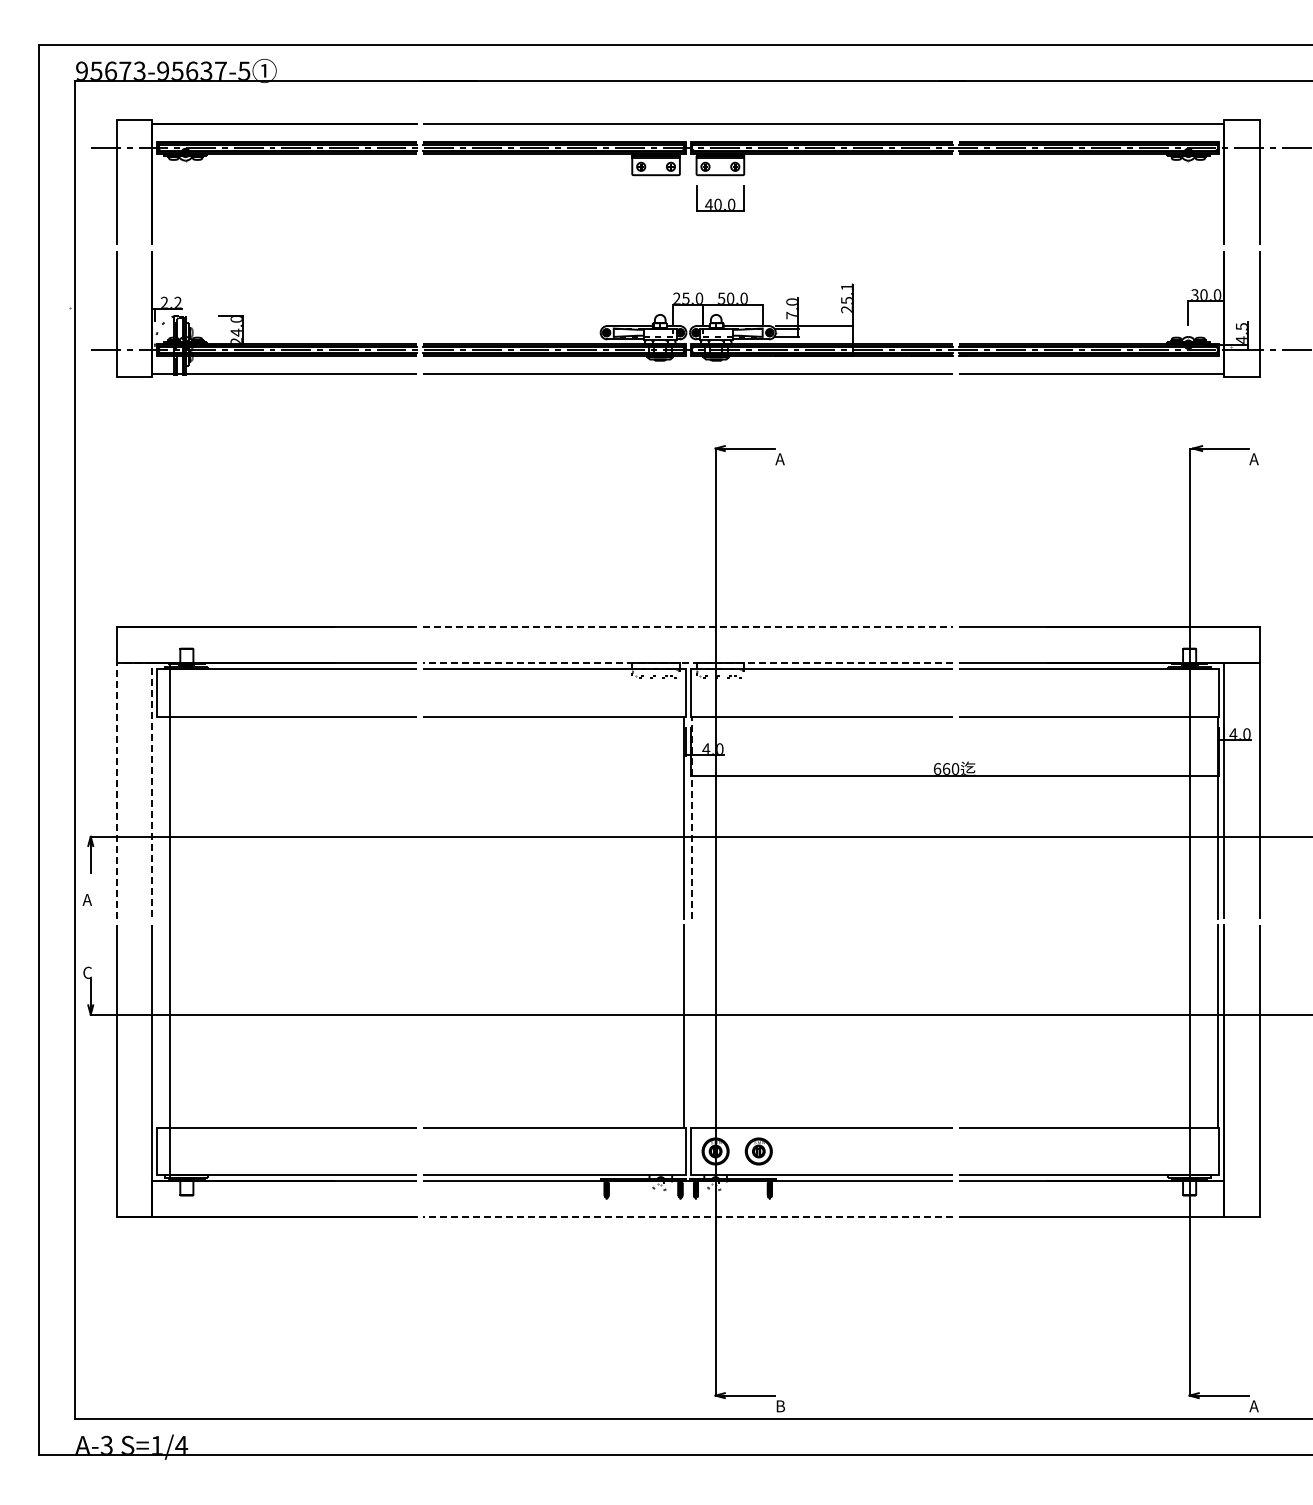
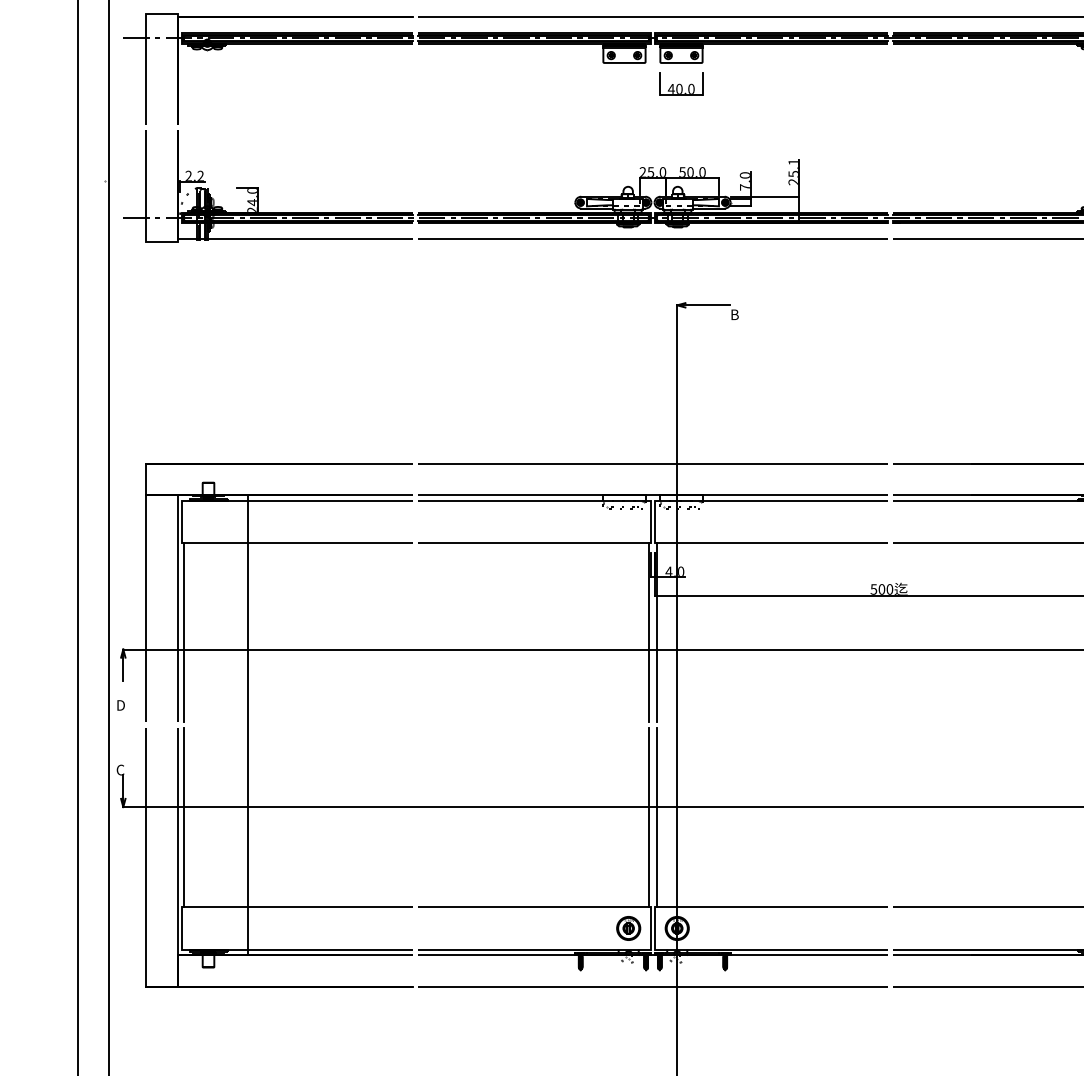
text: (780, 459) -> (734, 315), A -> B
line: (688, 627) -> (653, 463), dashed -> solid
line: (134, 662) -> (162, 494), dashed -> solid
line: (688, 662) -> (653, 494), dashed -> solid
text: (941, 768) -> (877, 588), 660 -> 500
line: (158, 817) -> (183, 632), added
line: (692, 817) -> (656, 632), dashed -> solid
text: (87, 899) -> (120, 705), A -> D
line: (169, 921) -> (248, 724), moved
line: (158, 1026) -> (183, 817), added
line: (692, 1026) -> (656, 817), added
part: (758, 1151) -> (628, 928), moved
line: (688, 1217) -> (653, 986), dashed -> solid

